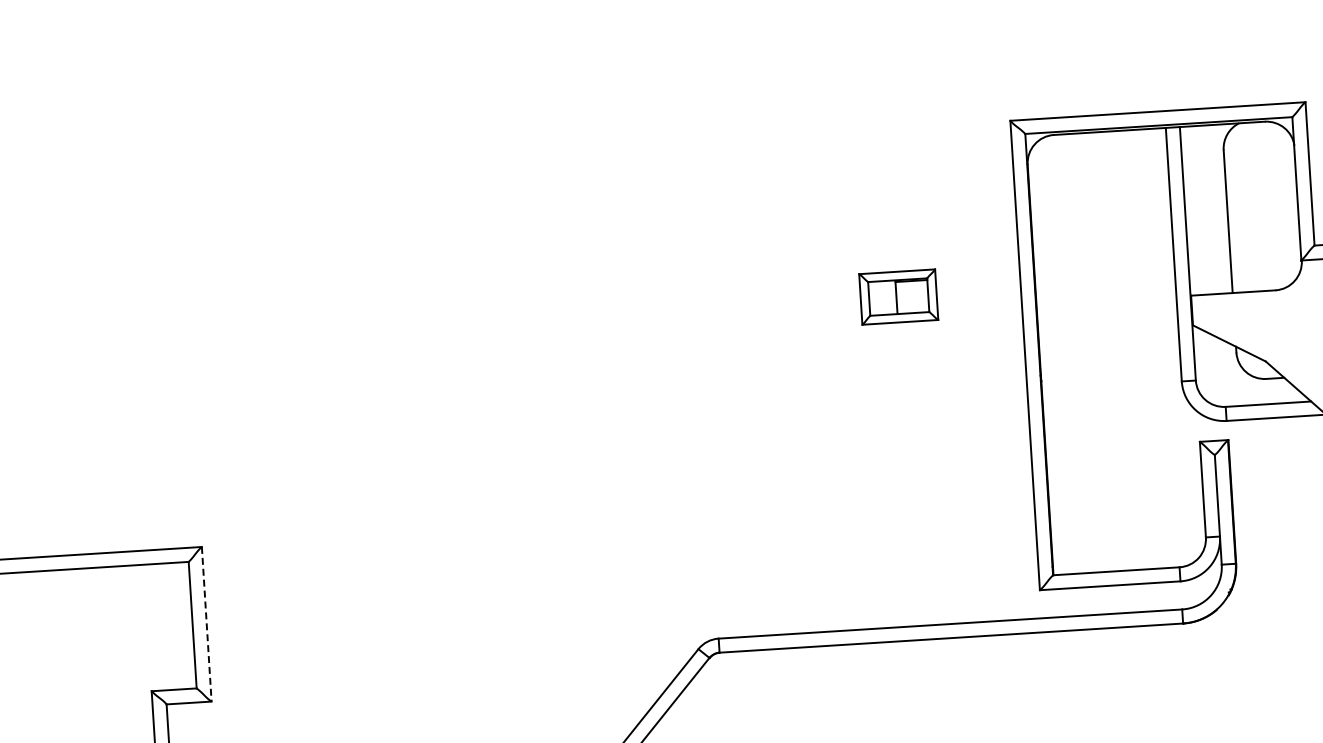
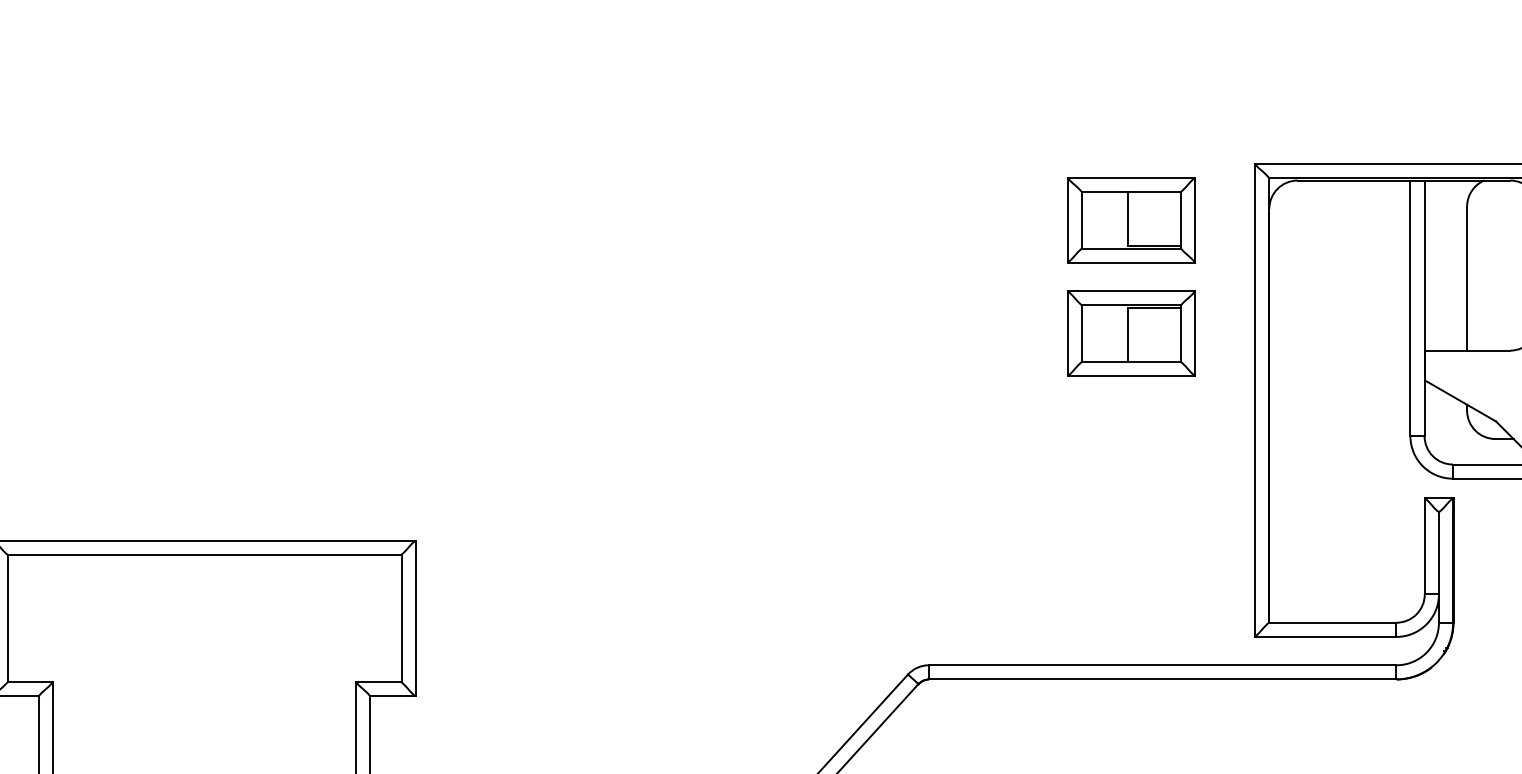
part: (891, 184) -> (1131, 220), added
part: (898, 297) -> (1131, 333), size x1.67
line: (206, 624) -> (415, 618), dashed -> solid

